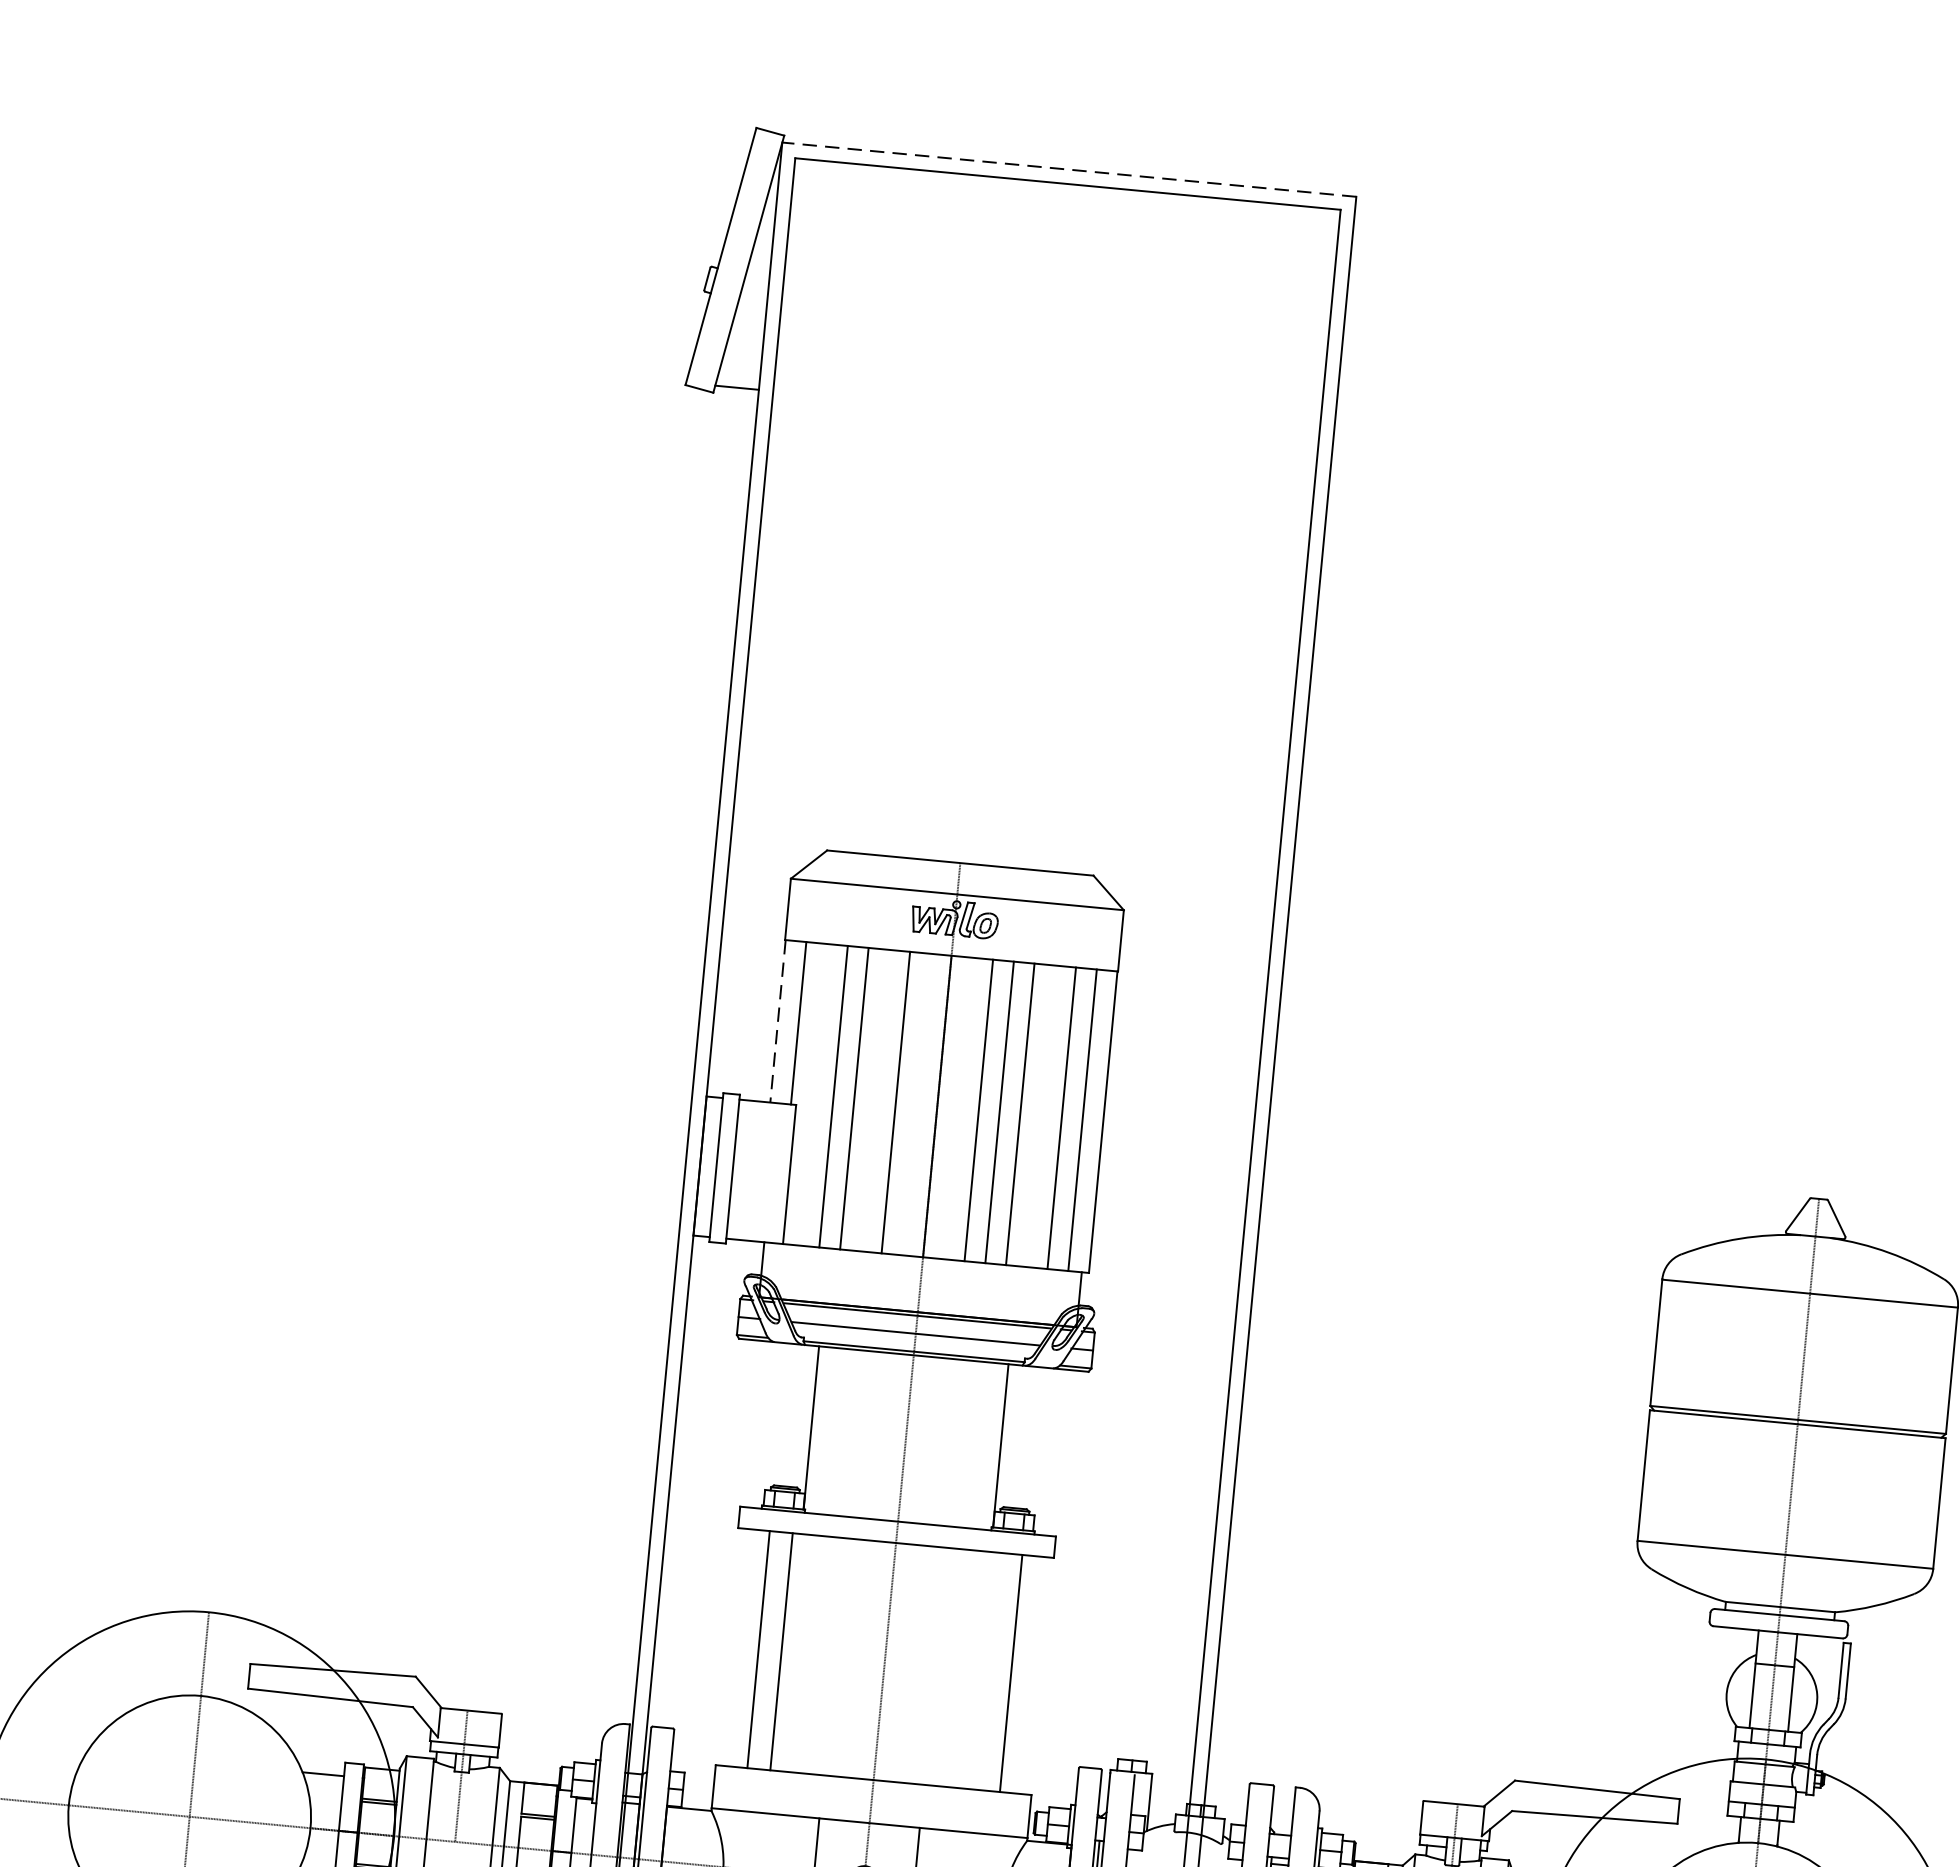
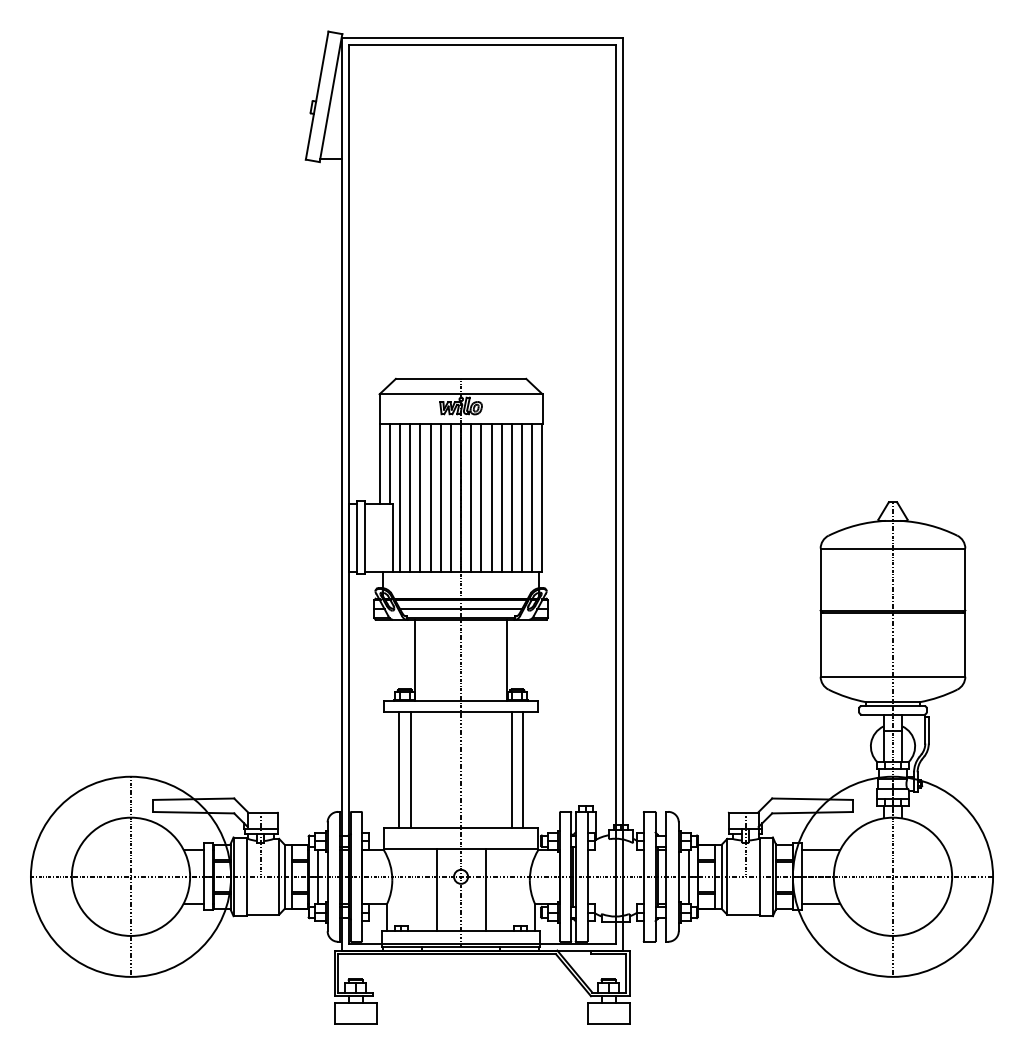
line: (1068, 169) -> (481, 37), dashed -> solid
line: (777, 1022) -> (379, 464), dashed -> solid
line: (813, 1093) -> (400, 497), added
line: (874, 1099) -> (430, 497), added
line: (915, 1103) -> (450, 497), added
line: (958, 1107) -> (471, 497), added
line: (1040, 1115) -> (511, 497), added
line: (987, 1670) -> (511, 769), added

